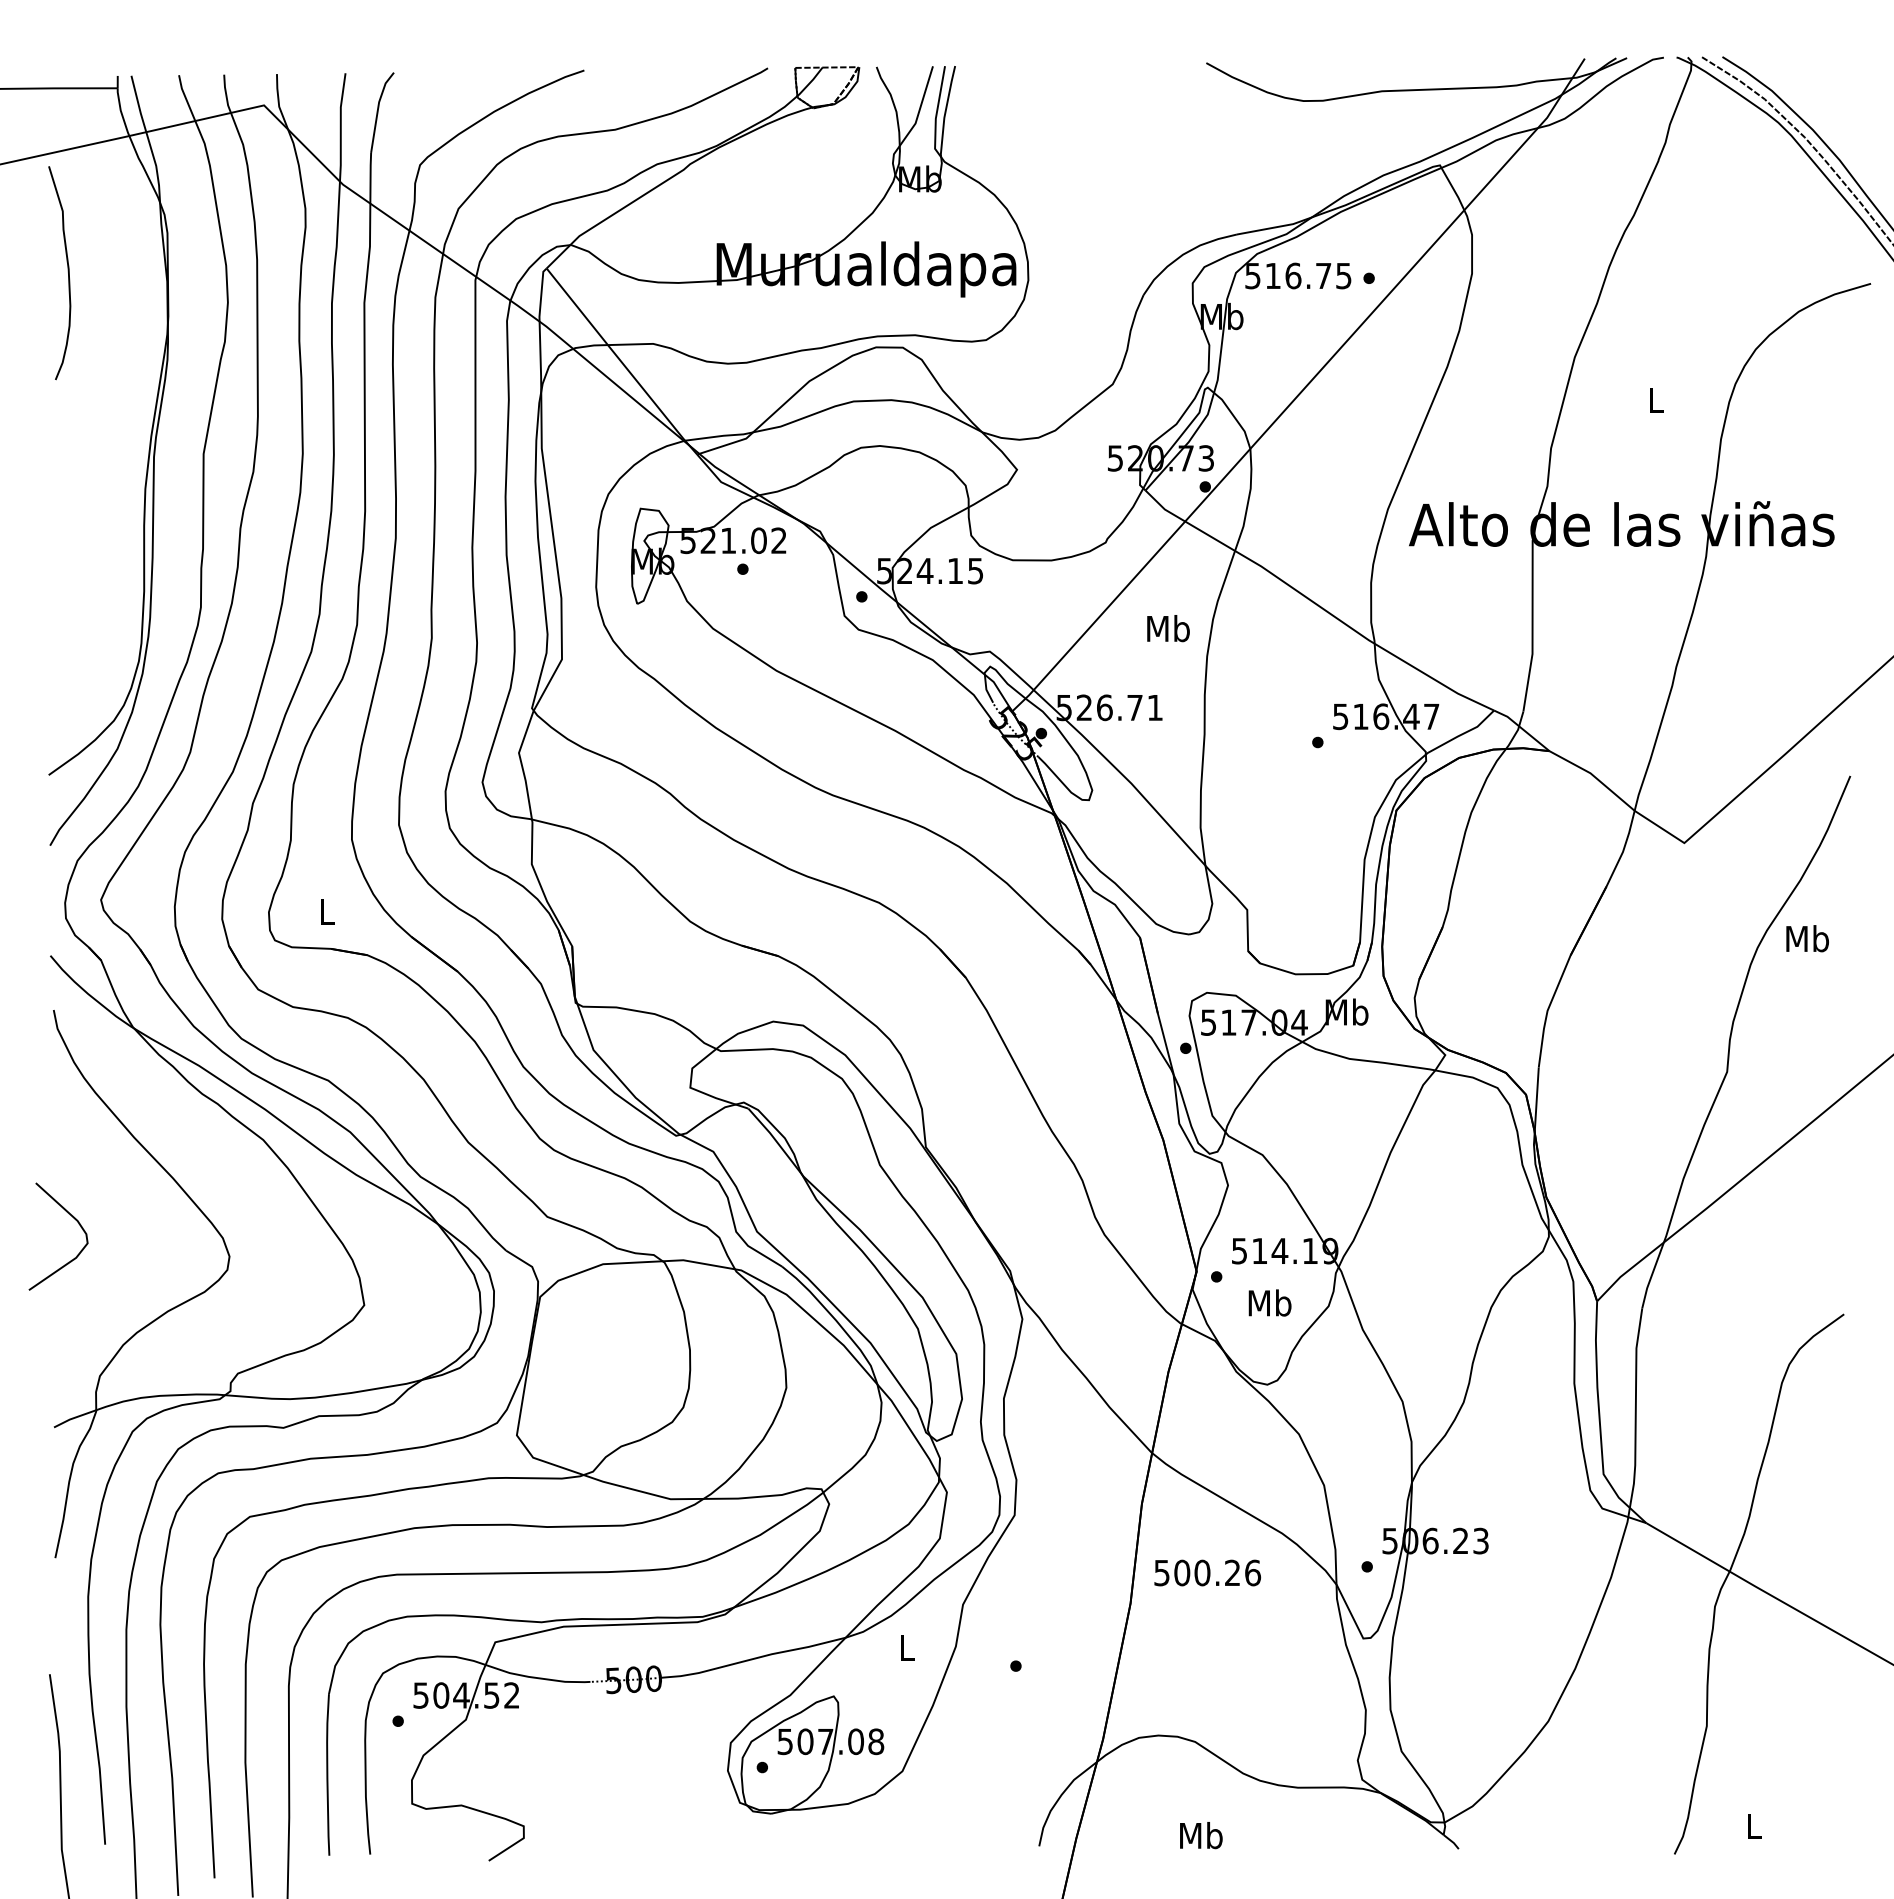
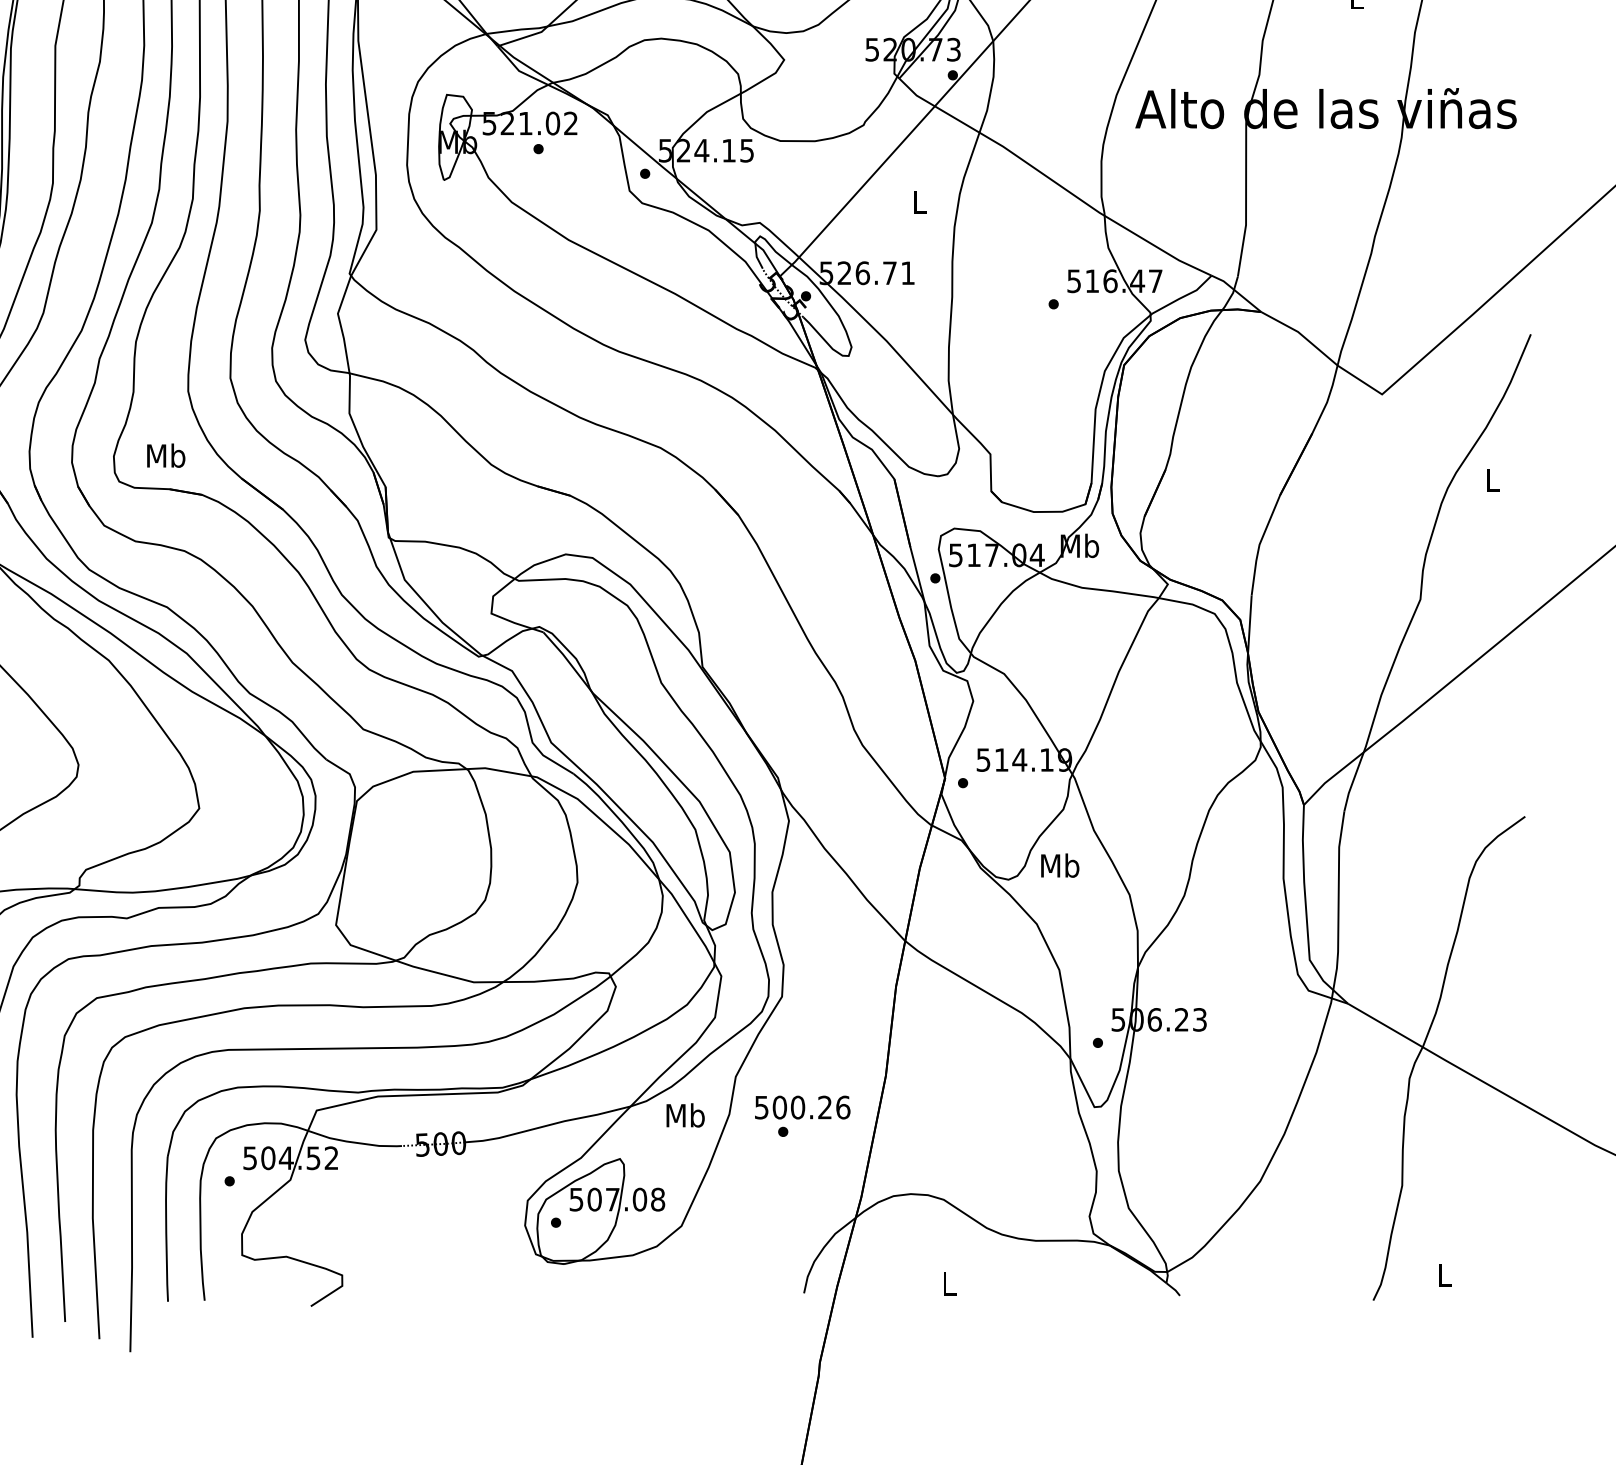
text: (1168, 628) -> (919, 202), Mb -> L
text: (327, 911) -> (166, 455), L -> Mb
text: (1807, 938) -> (1492, 479), Mb -> L
text: (1269, 1302) -> (1059, 865), moved
text: (1207, 1572) -> (802, 1107), moved
text: (906, 1647) -> (685, 1115), L -> Mb
text: (1201, 1835) -> (949, 1283), Mb -> L

